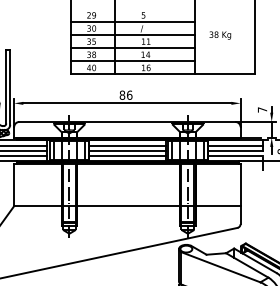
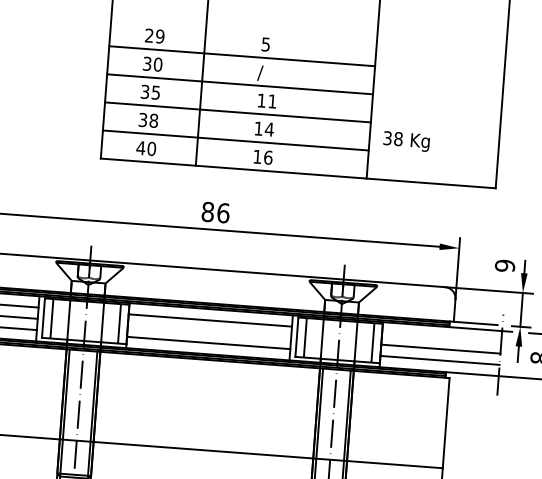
text: (220, 35) -> (406, 141), moved
text: (262, 109) -> (505, 264), 7 -> 9
line: (235, 145) -> (441, 337), removed
line: (127, 150) -> (209, 330), removed

